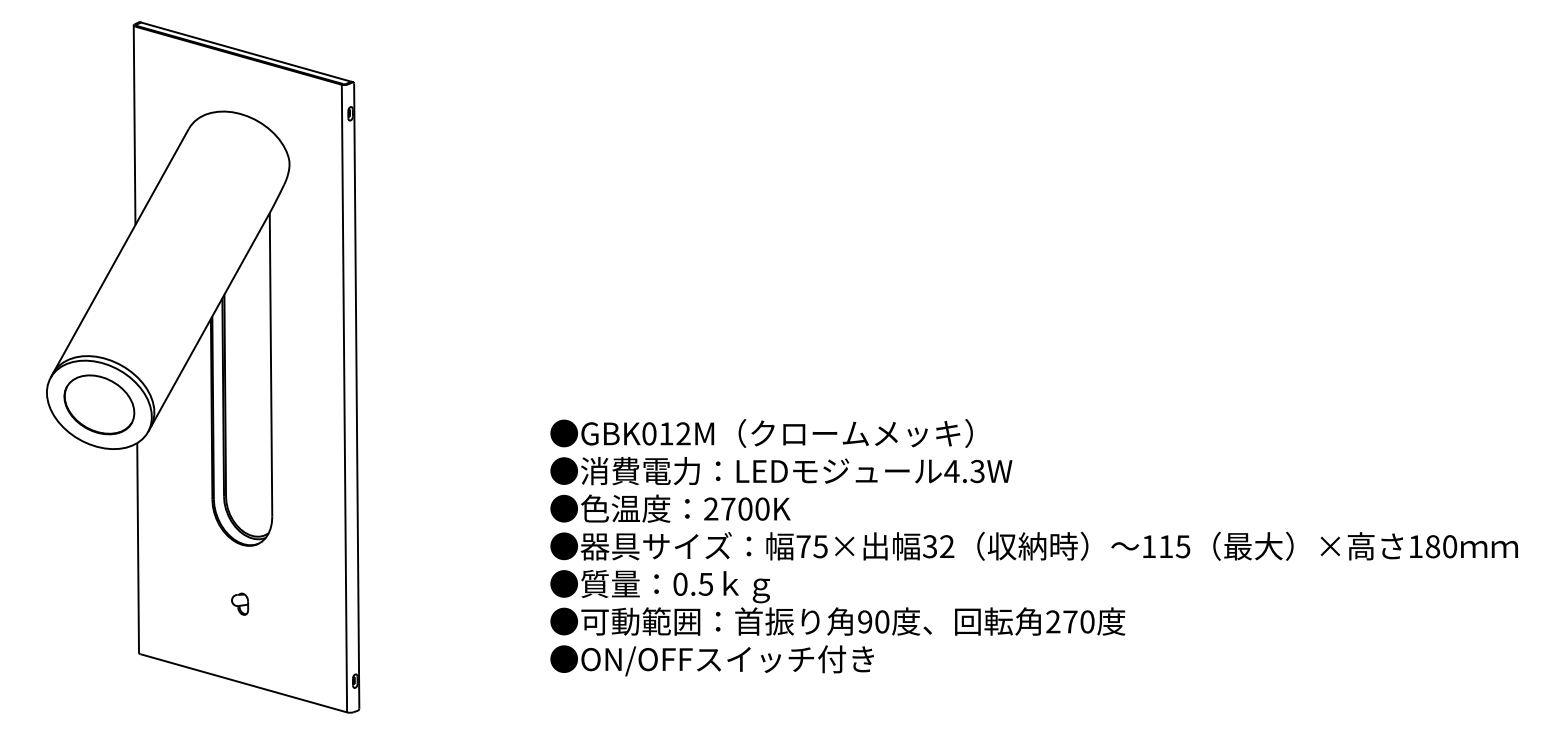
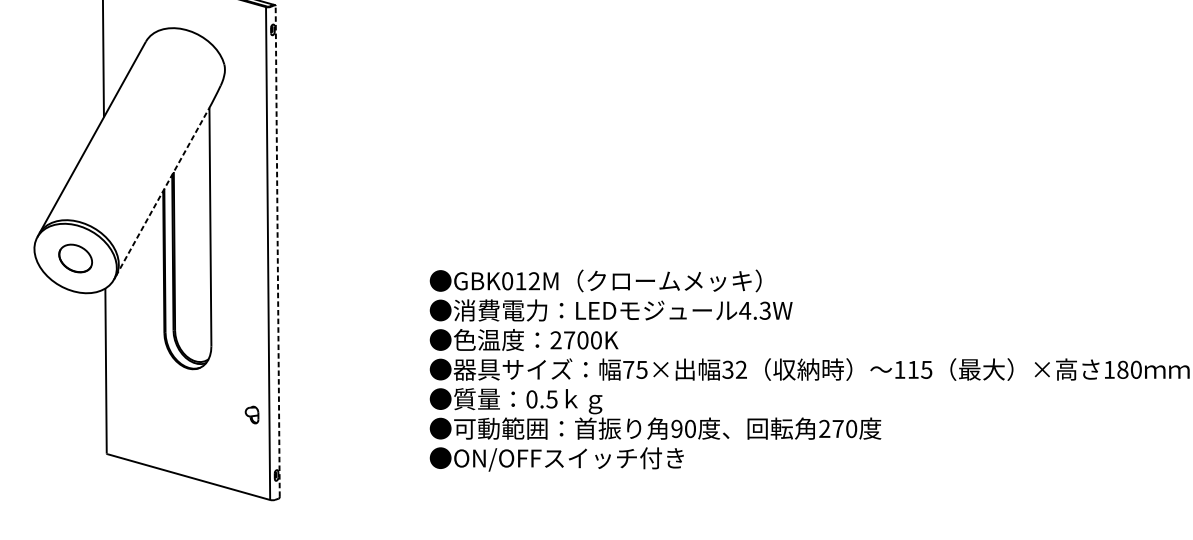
line: (209, 320) -> (162, 192), solid -> dashed
line: (356, 395) -> (277, 251), solid -> dashed
part: (99, 404) -> (75, 258), size x0.6
part: (240, 603) -> (252, 414), moved

